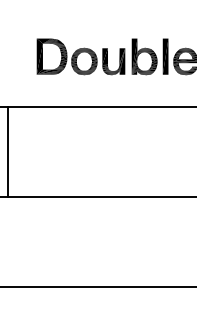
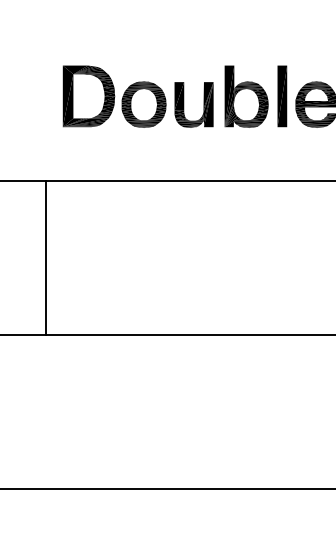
line: (7, 151) -> (45, 257), moved

